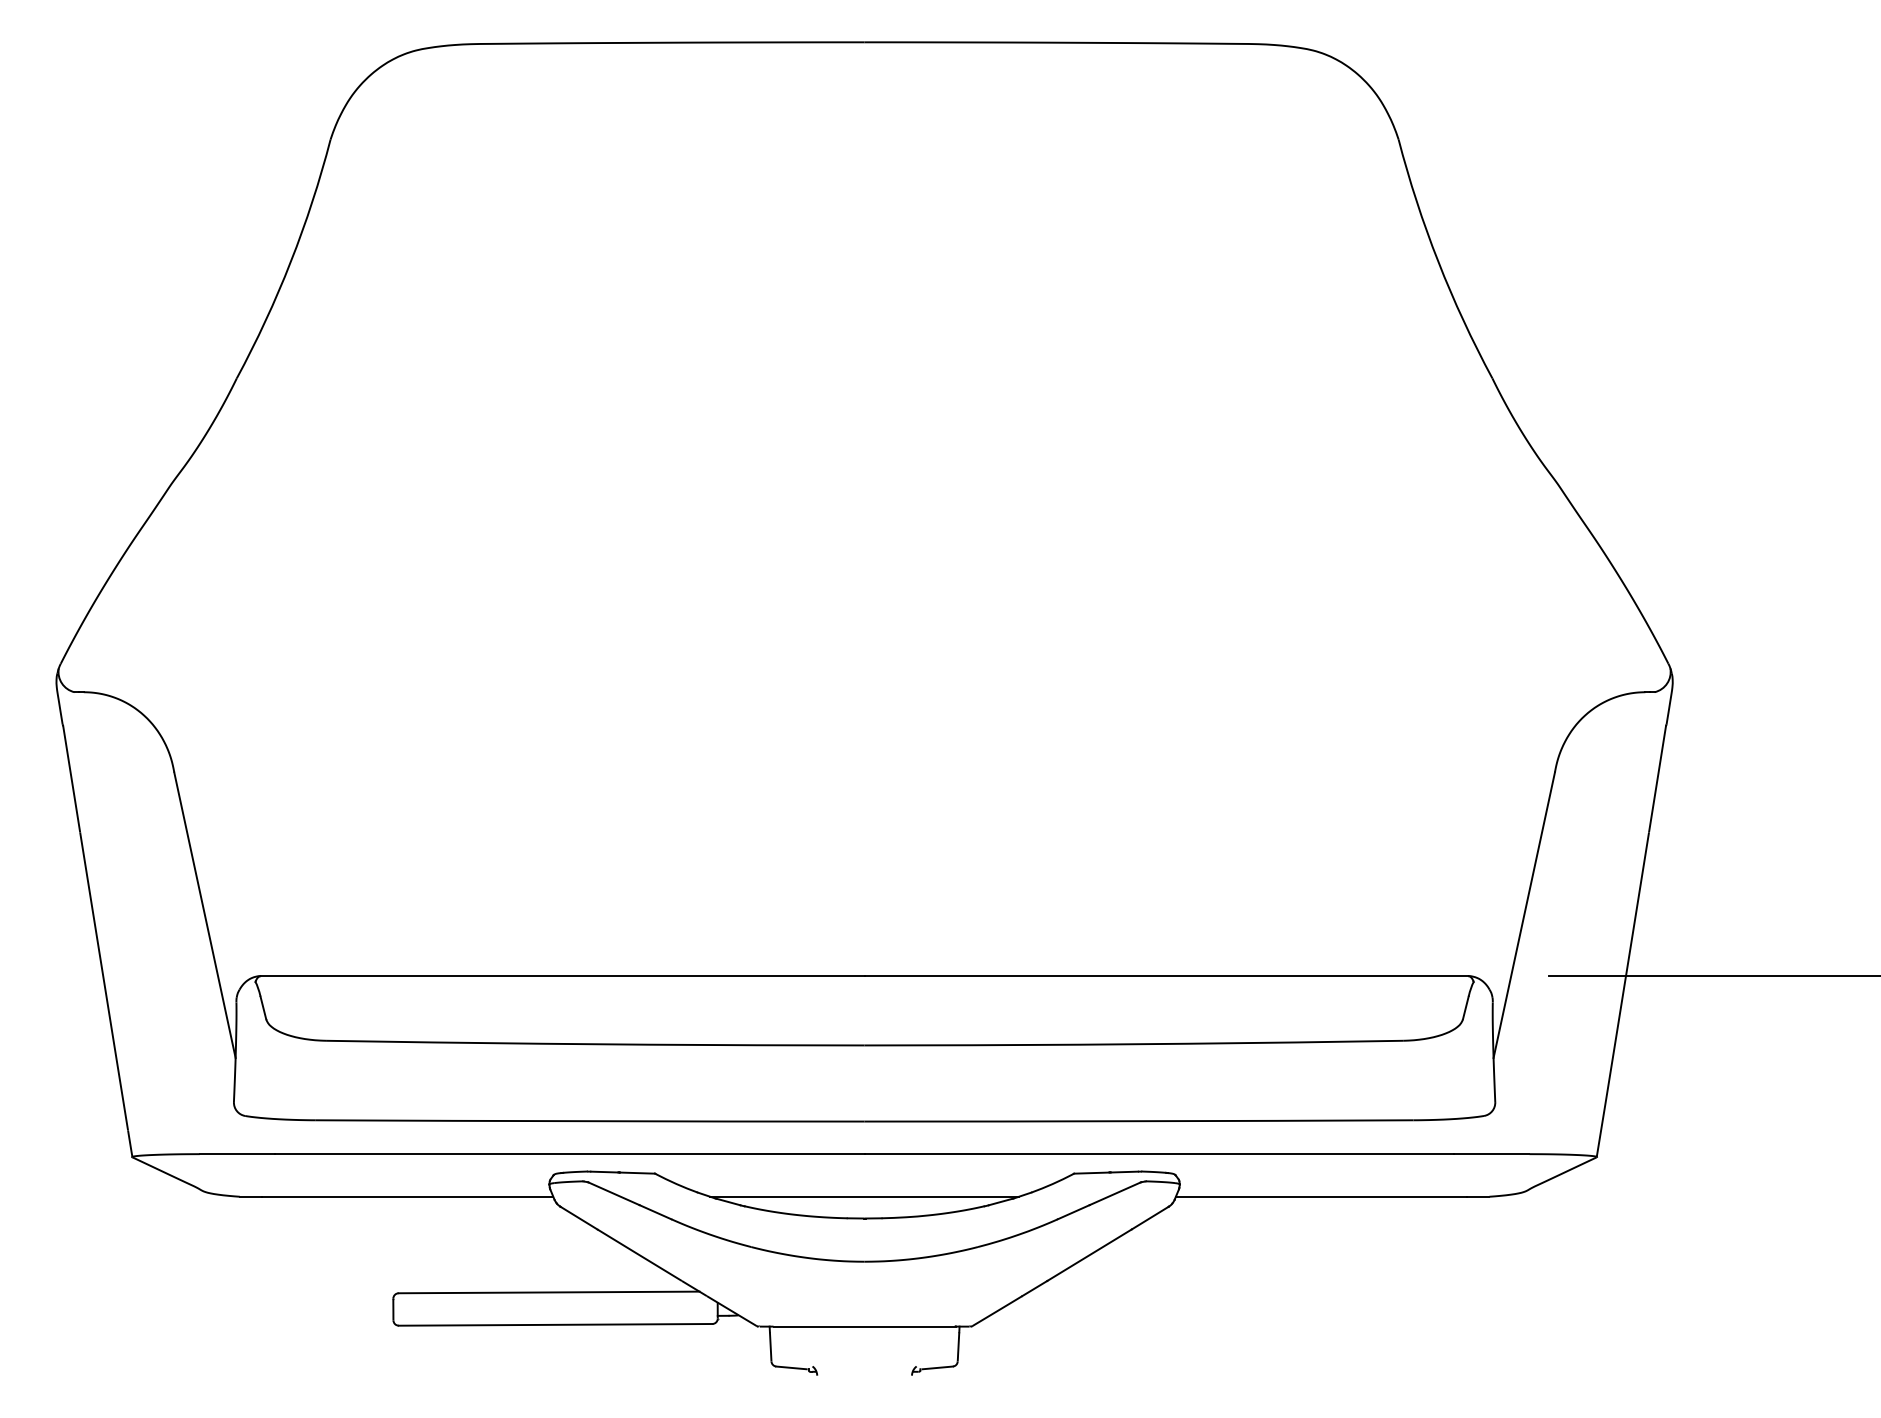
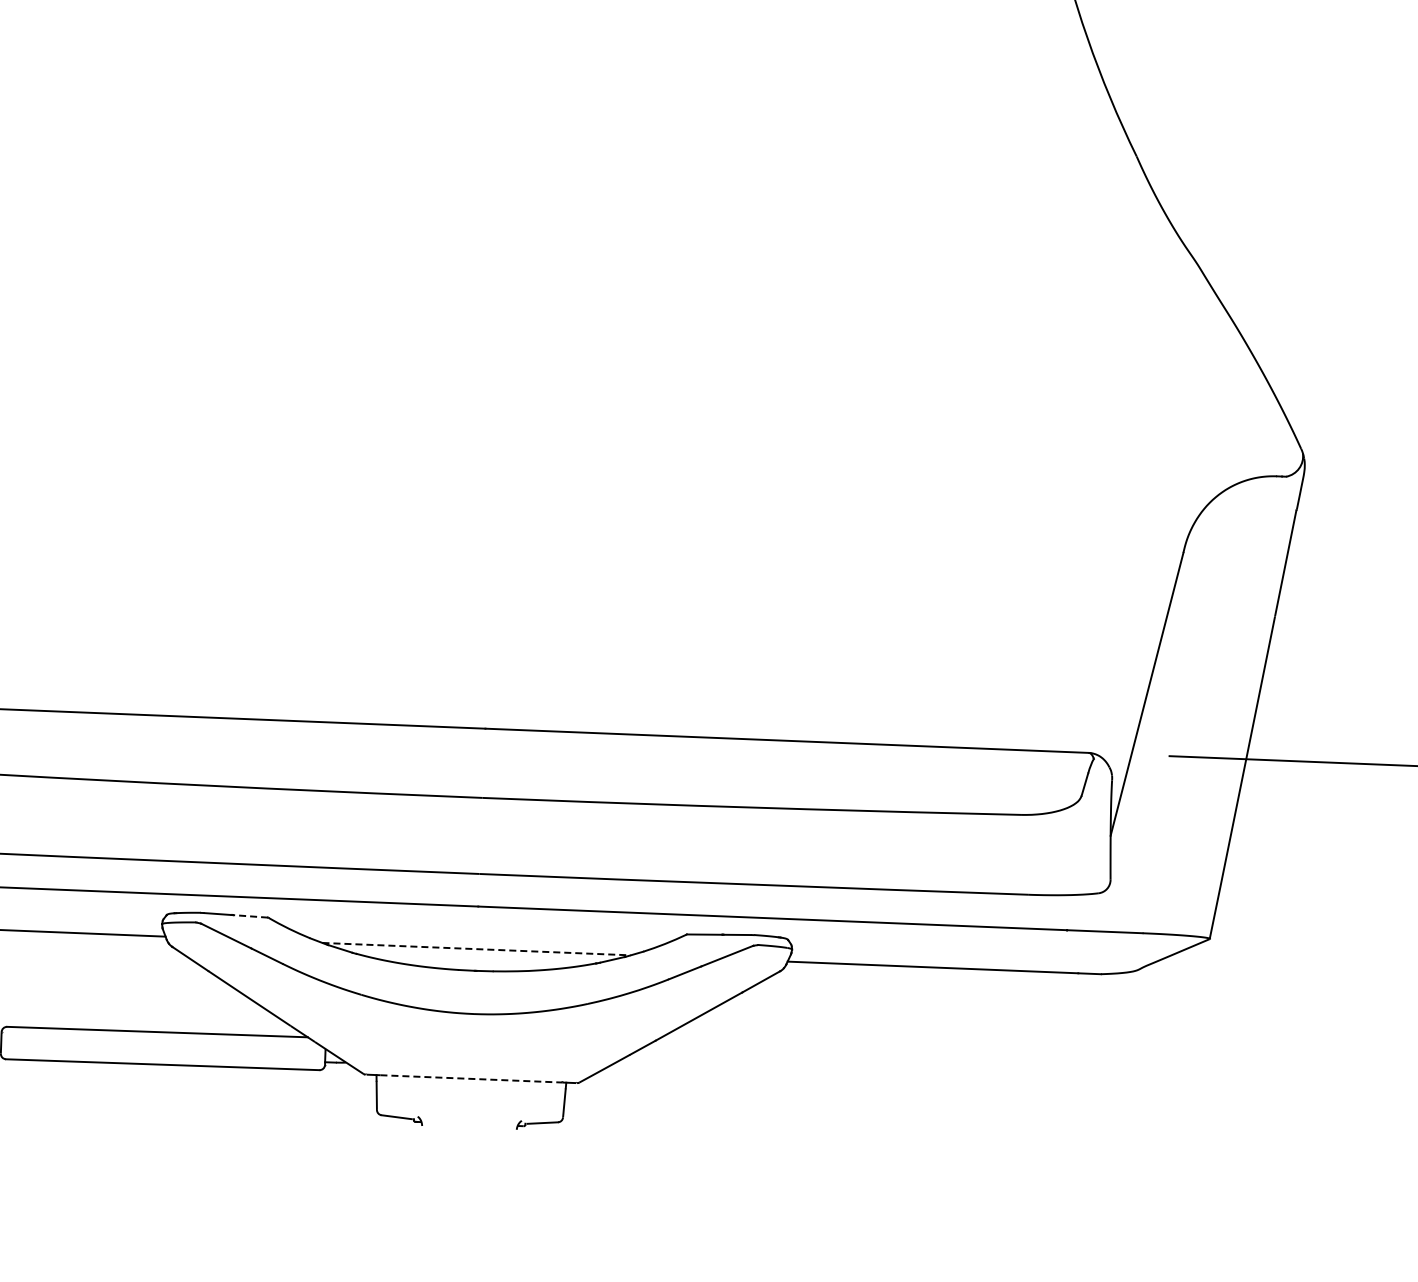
line: (637, 1173) -> (250, 916), solid -> dashed
line: (865, 1196) -> (477, 948), solid -> dashed
line: (865, 1326) -> (472, 1078), solid -> dashed

